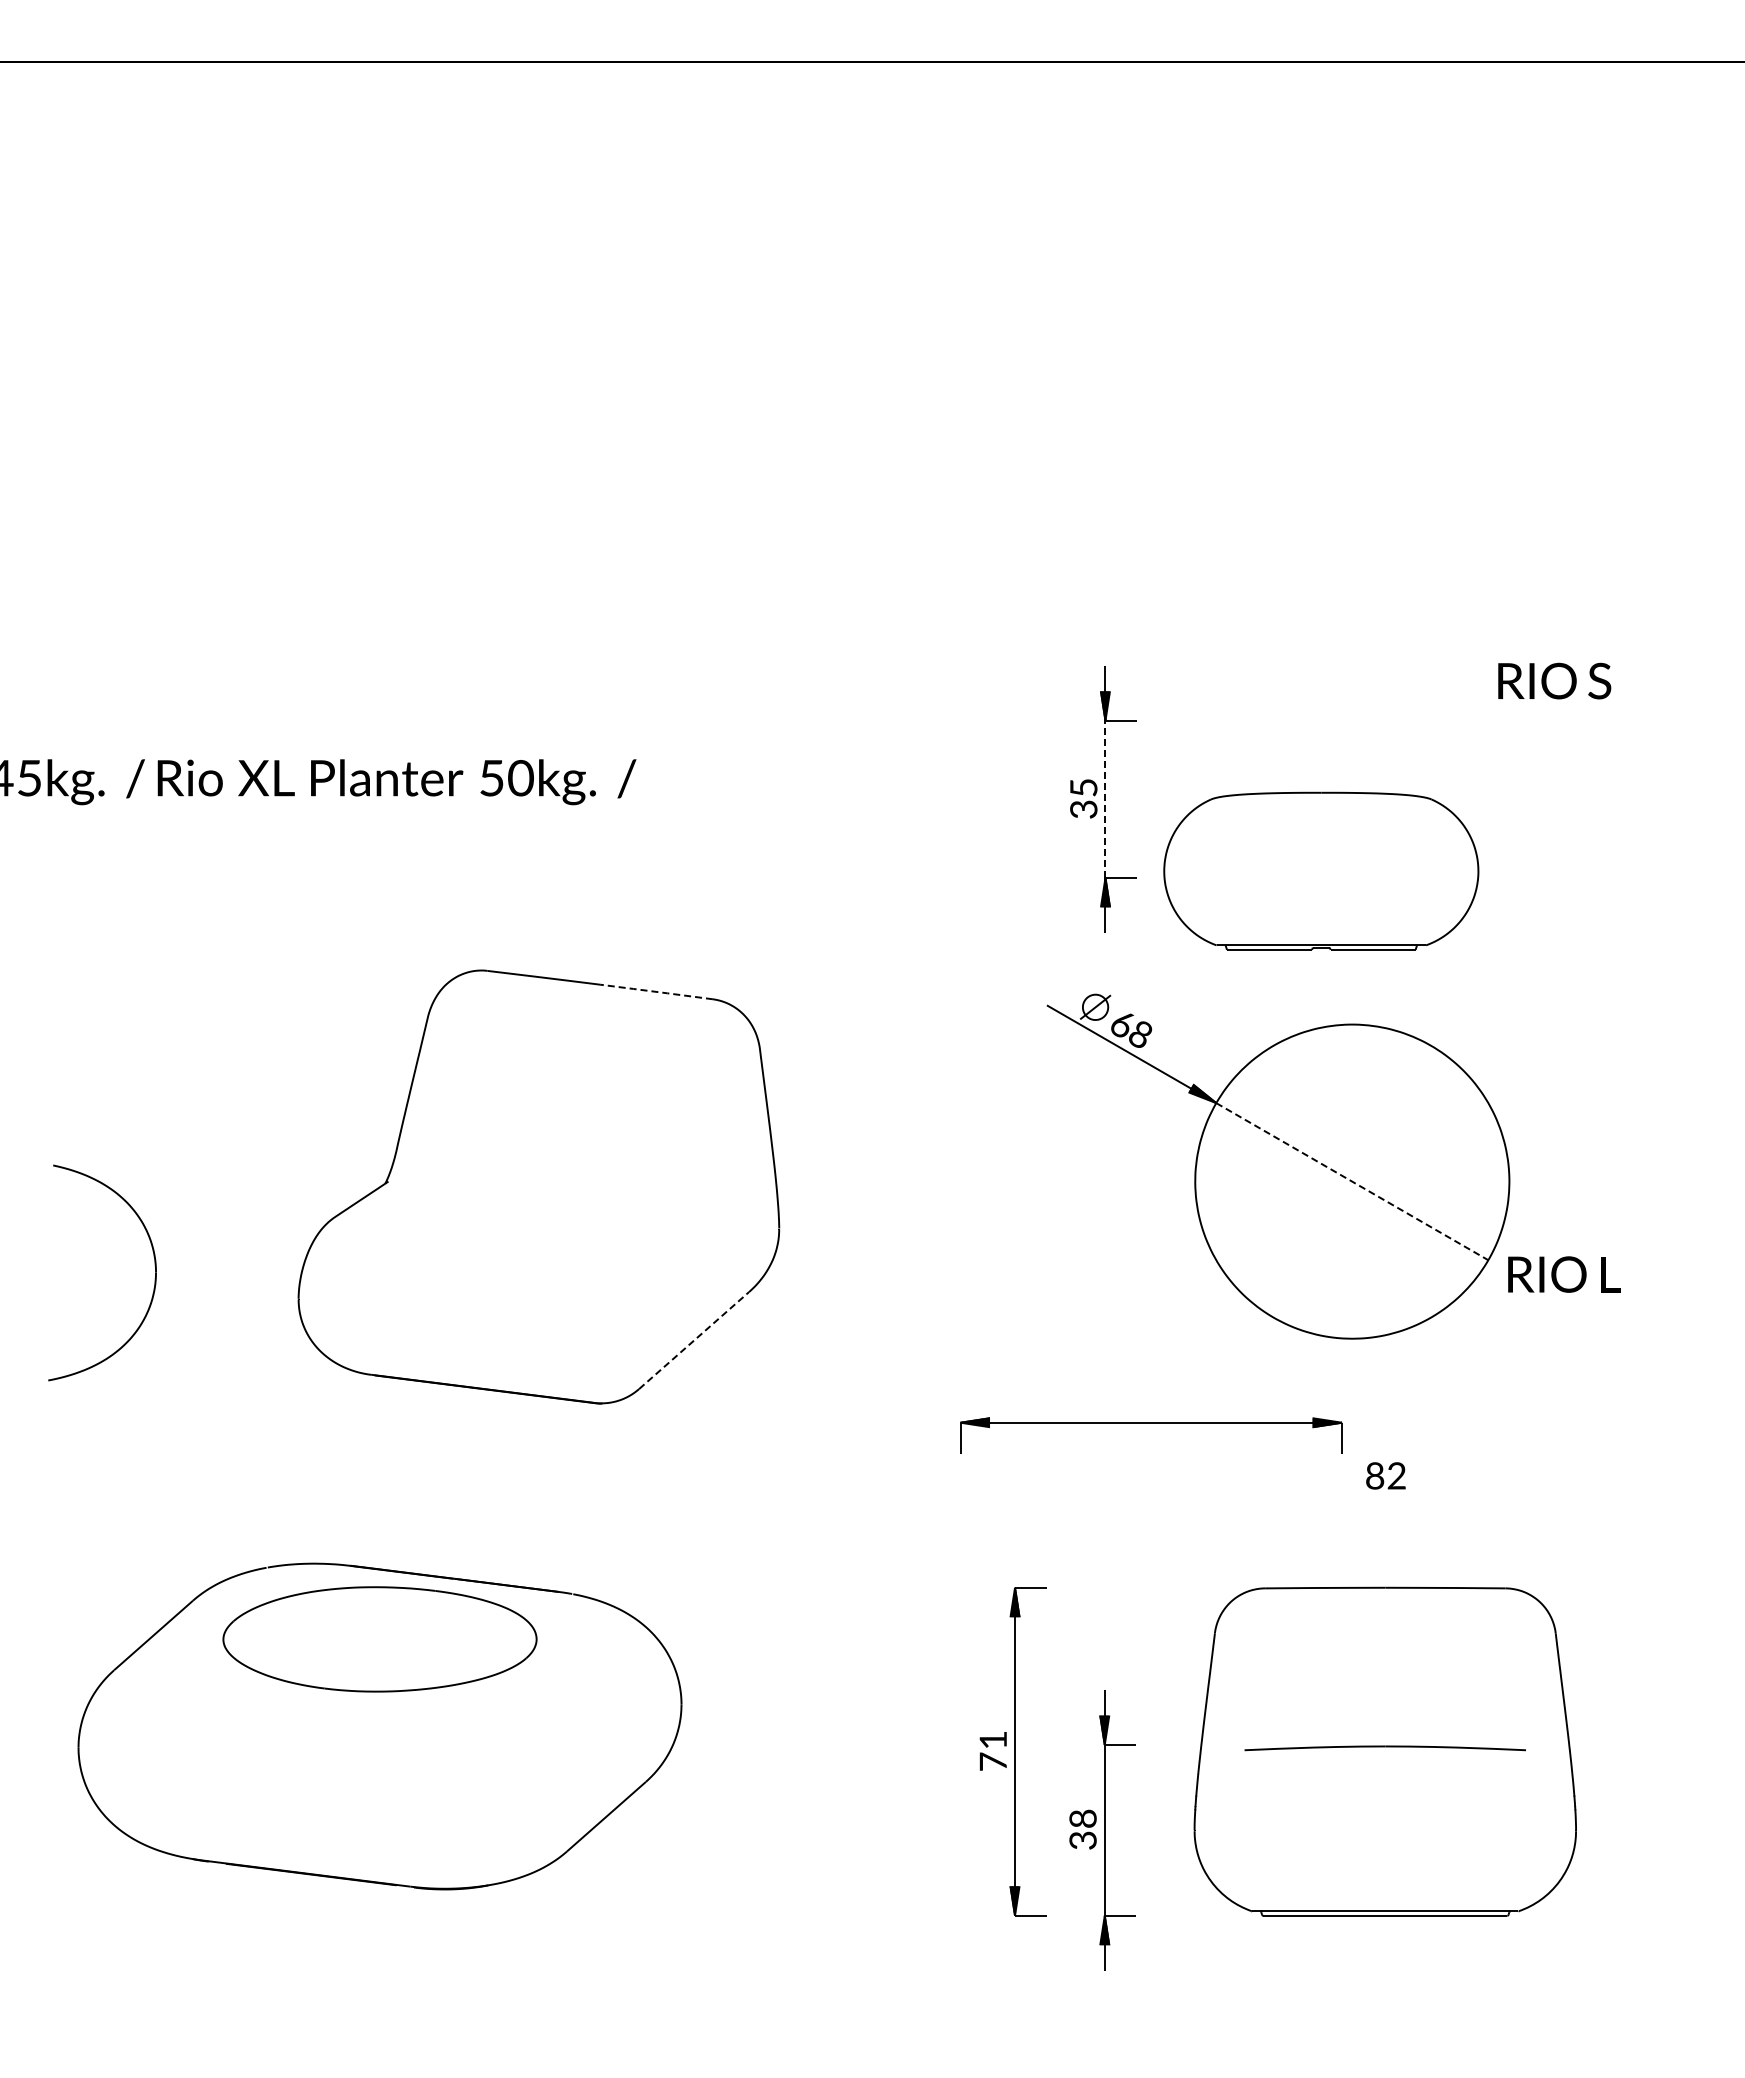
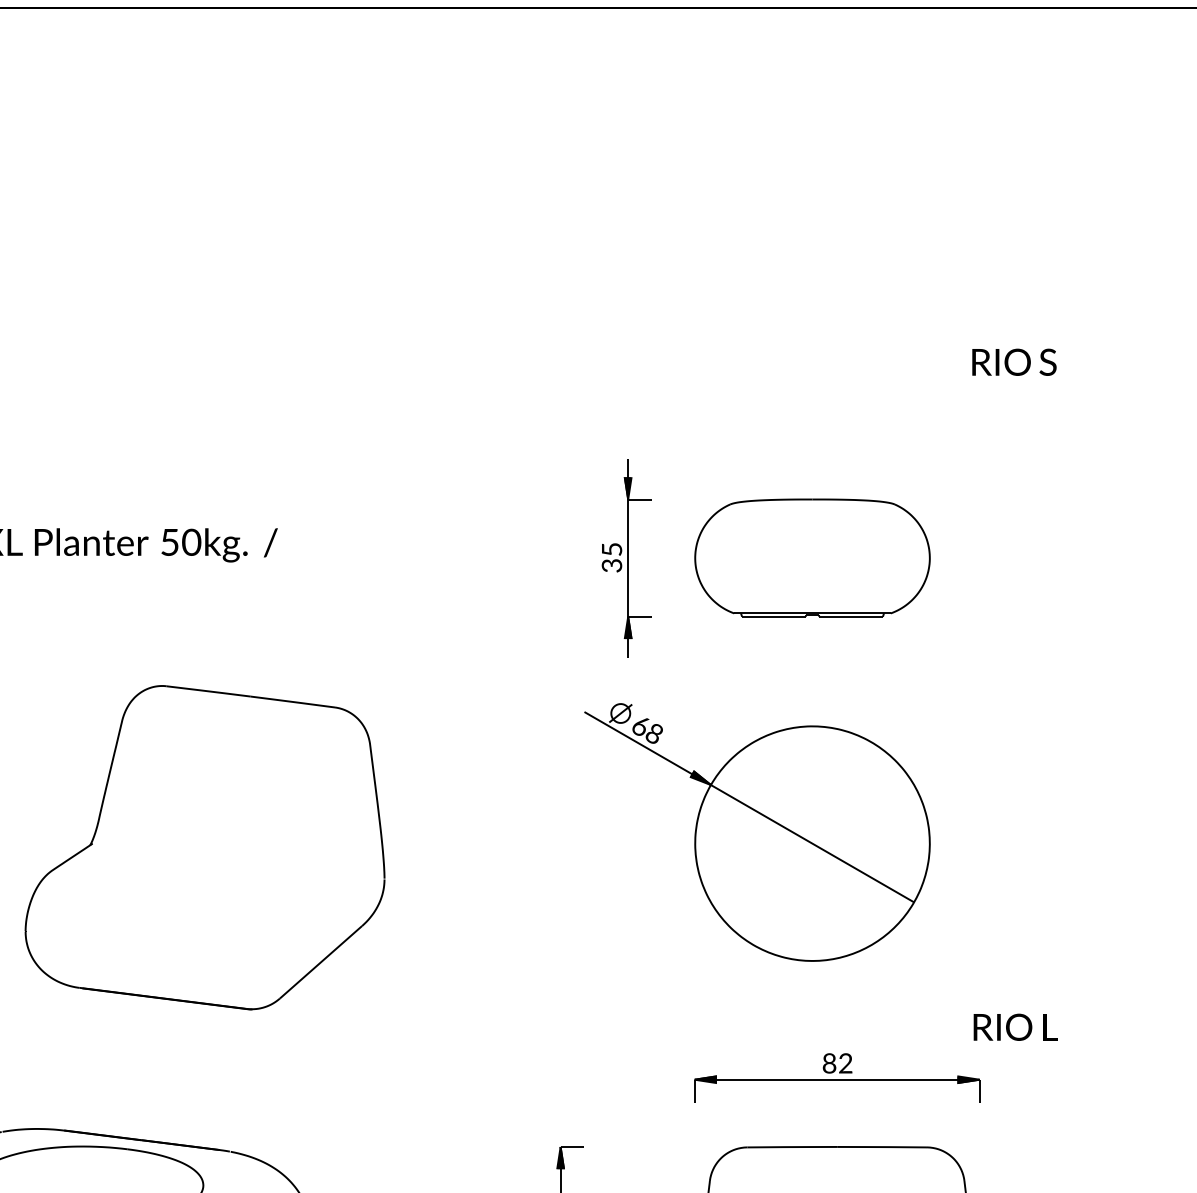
text: (1554, 680) -> (1014, 361), moved
line: (1105, 799) -> (628, 558), dashed -> solid
part: (1321, 870) -> (812, 557), moved
line: (656, 991) -> (292, 701), dashed -> solid
line: (1352, 1181) -> (812, 843), dashed -> solid
text: (1564, 1274) -> (1015, 1027), moved
line: (694, 1340) -> (321, 962), dashed -> solid
part: (1151, 1423) -> (837, 1080), moved

